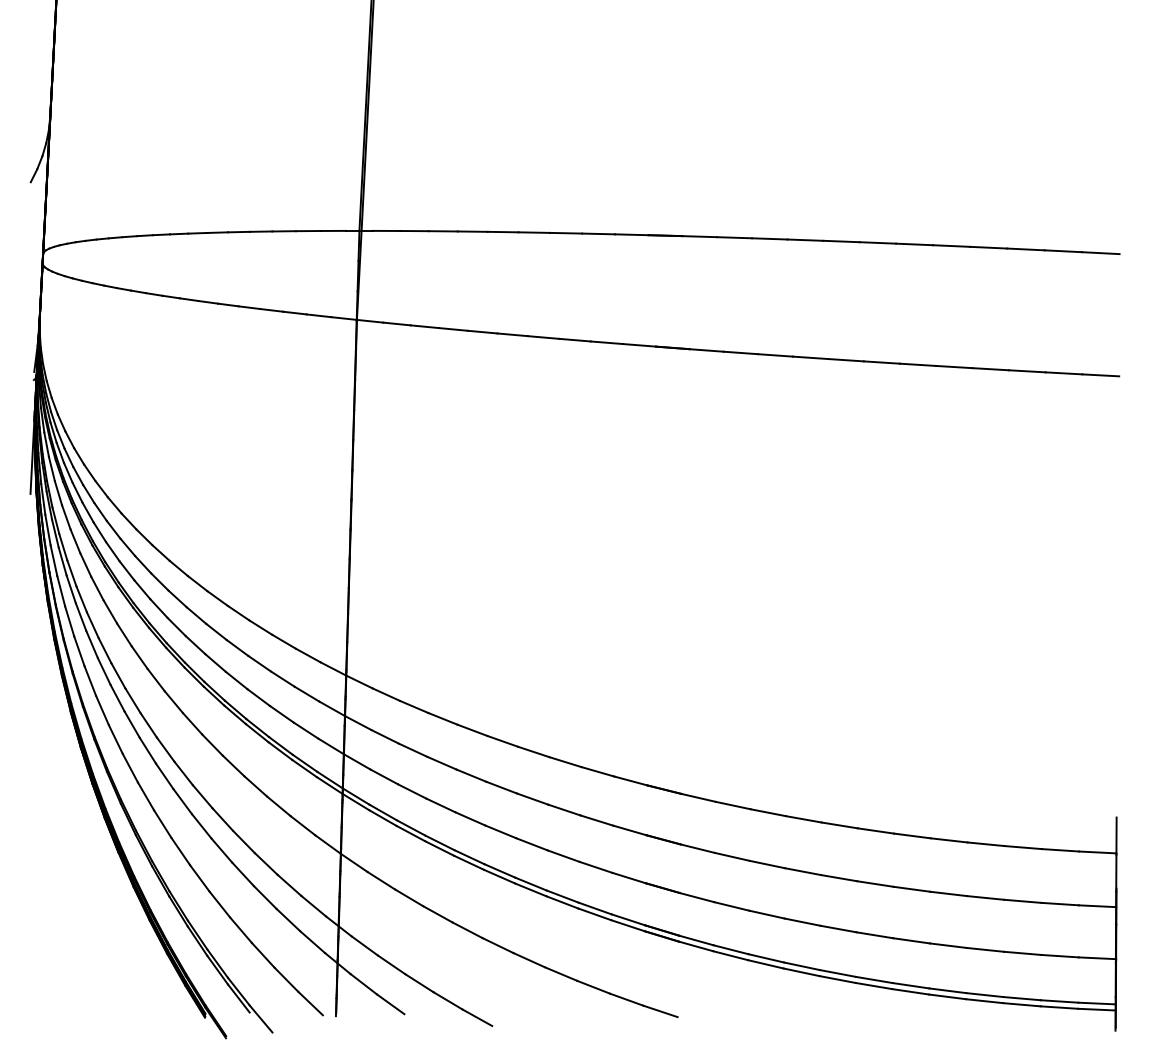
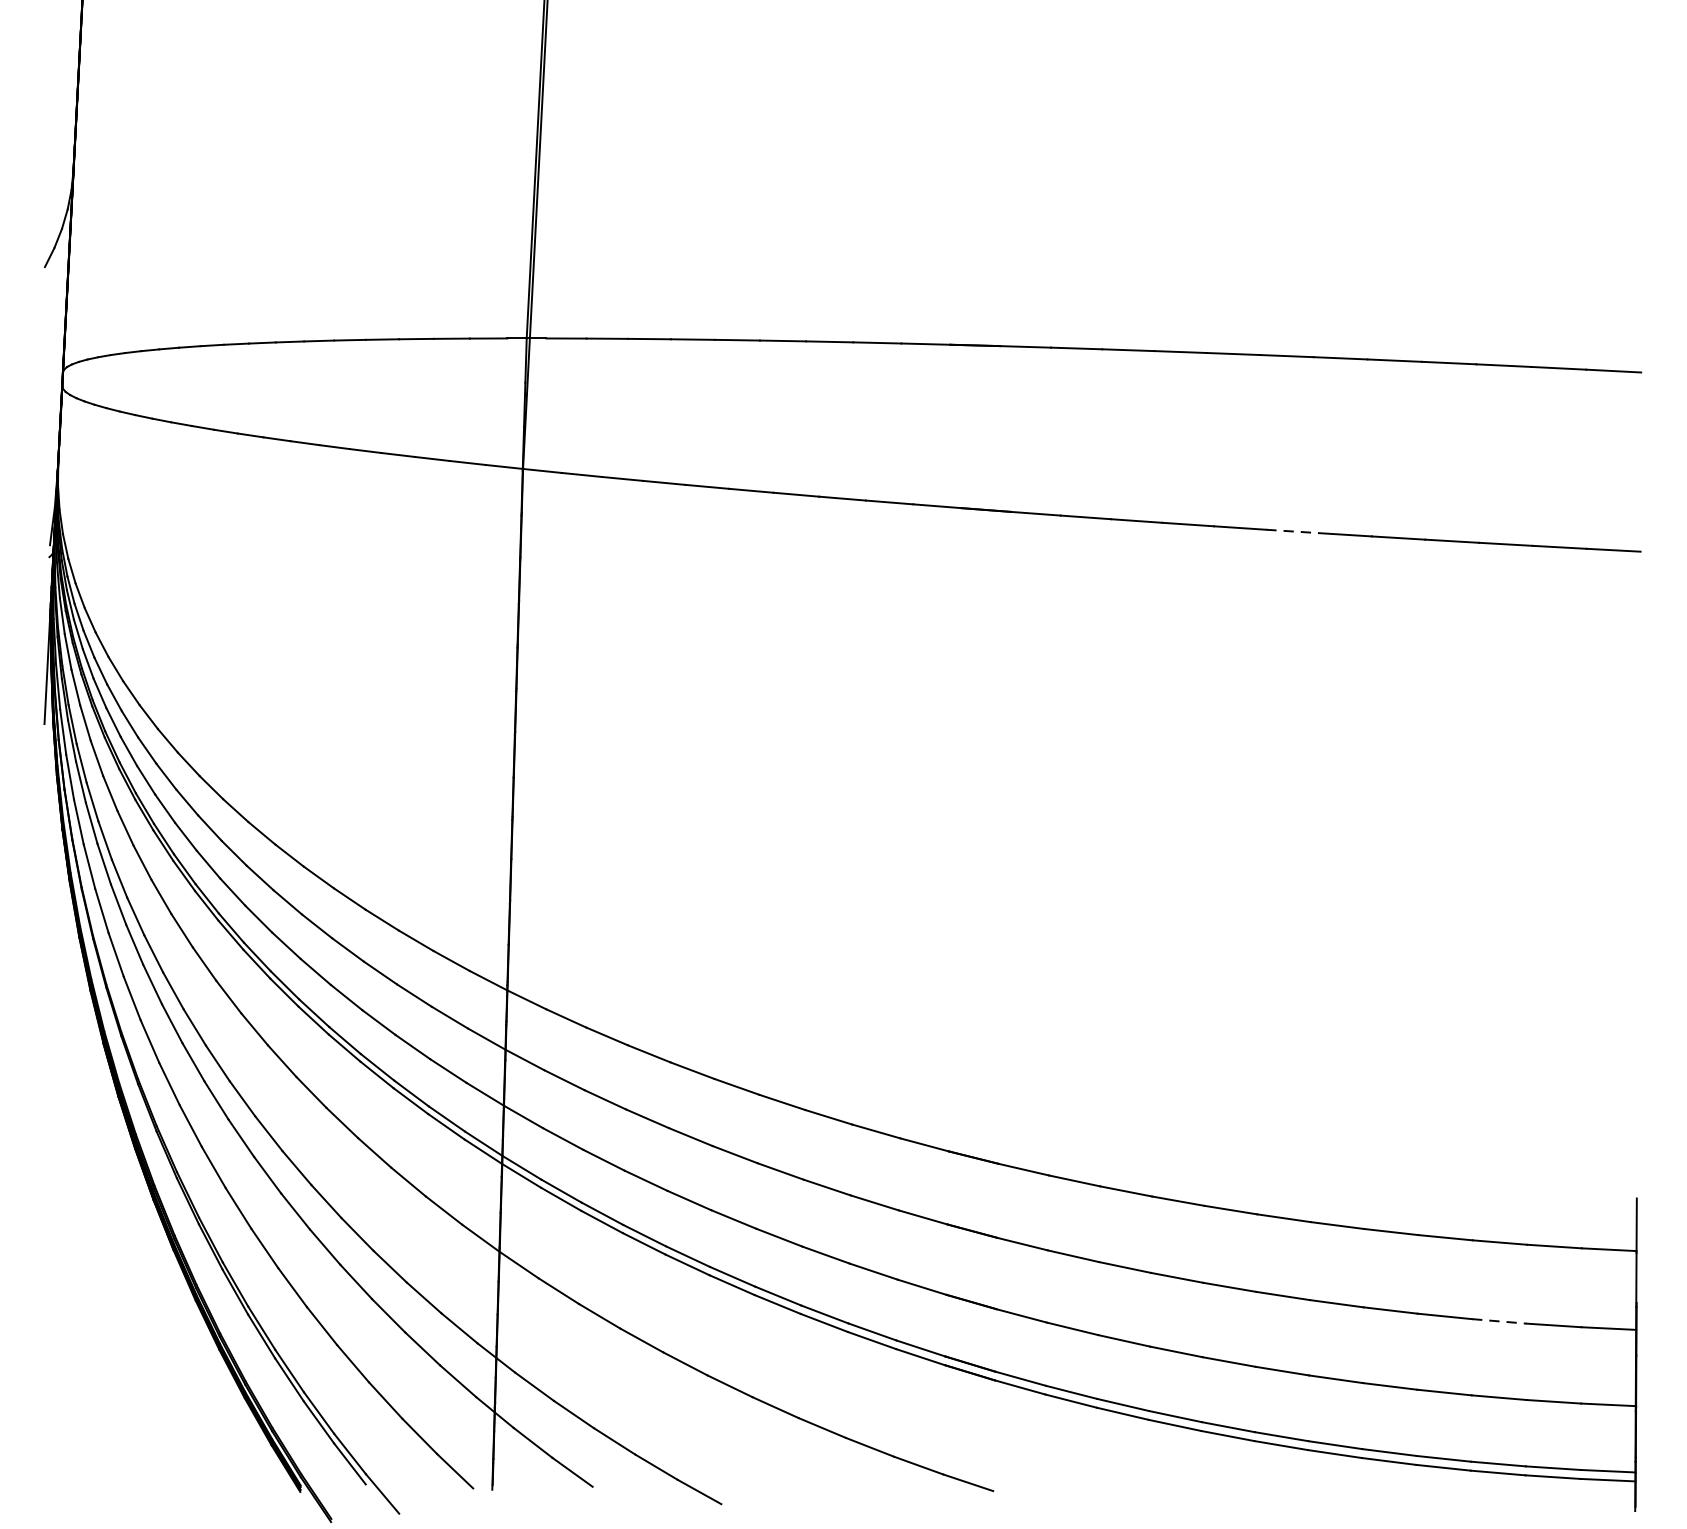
line: (881, 362) -> (1292, 531), solid -> dashed
line: (1022, 901) -> (1498, 1321), solid -> dashed

